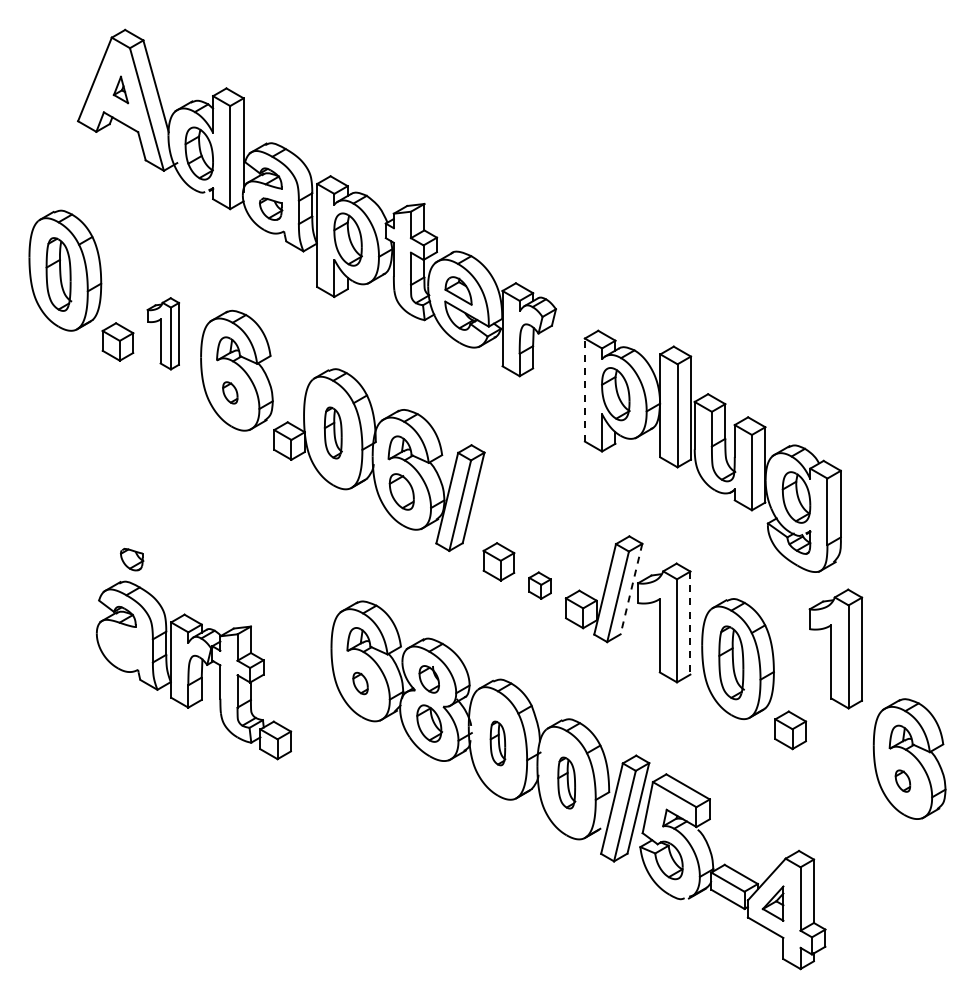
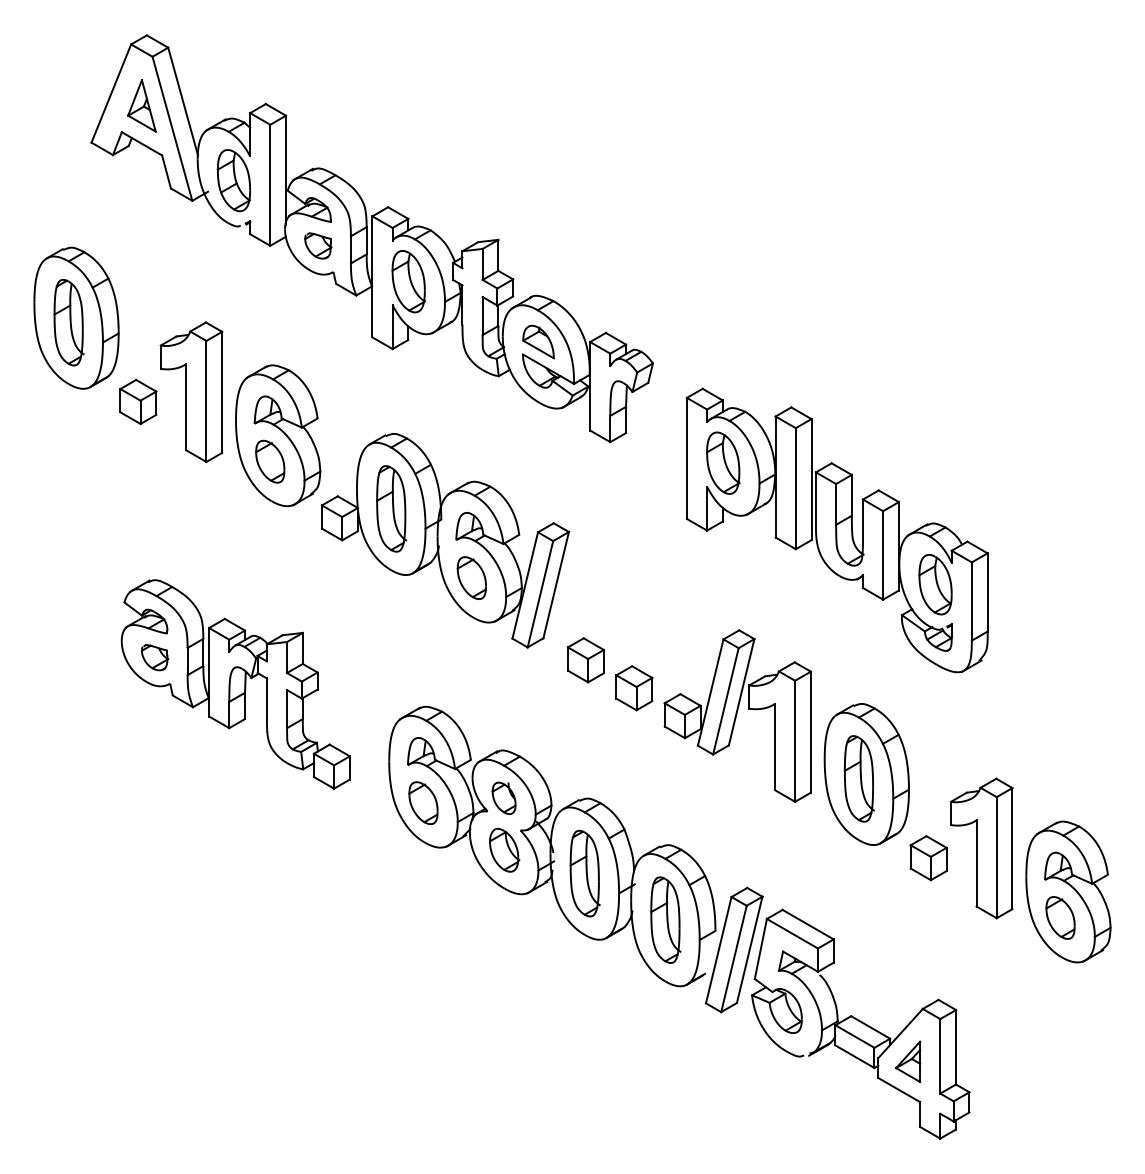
part: (120, 89) -> (141, 105), size x1.67
part: (163, 333) -> (191, 391), size x1.67
line: (584, 390) -> (686, 458), dashed -> solid
part: (230, 392) -> (270, 461), size x1.67
part: (333, 432) -> (391, 508), size x1.43
part: (539, 585) -> (633, 688), size x1.43
line: (631, 589) -> (741, 692), dashed -> solid
line: (690, 623) -> (810, 732), dashed -> solid
part: (835, 648) -> (981, 847), moved
part: (194, 670) -> (236, 684), moved
part: (360, 683) -> (423, 803), size x1.67
part: (497, 743) -> (584, 873), size x1.67
part: (902, 780) -> (1060, 917), size x1.67
part: (566, 782) -> (665, 919), size x1.43

